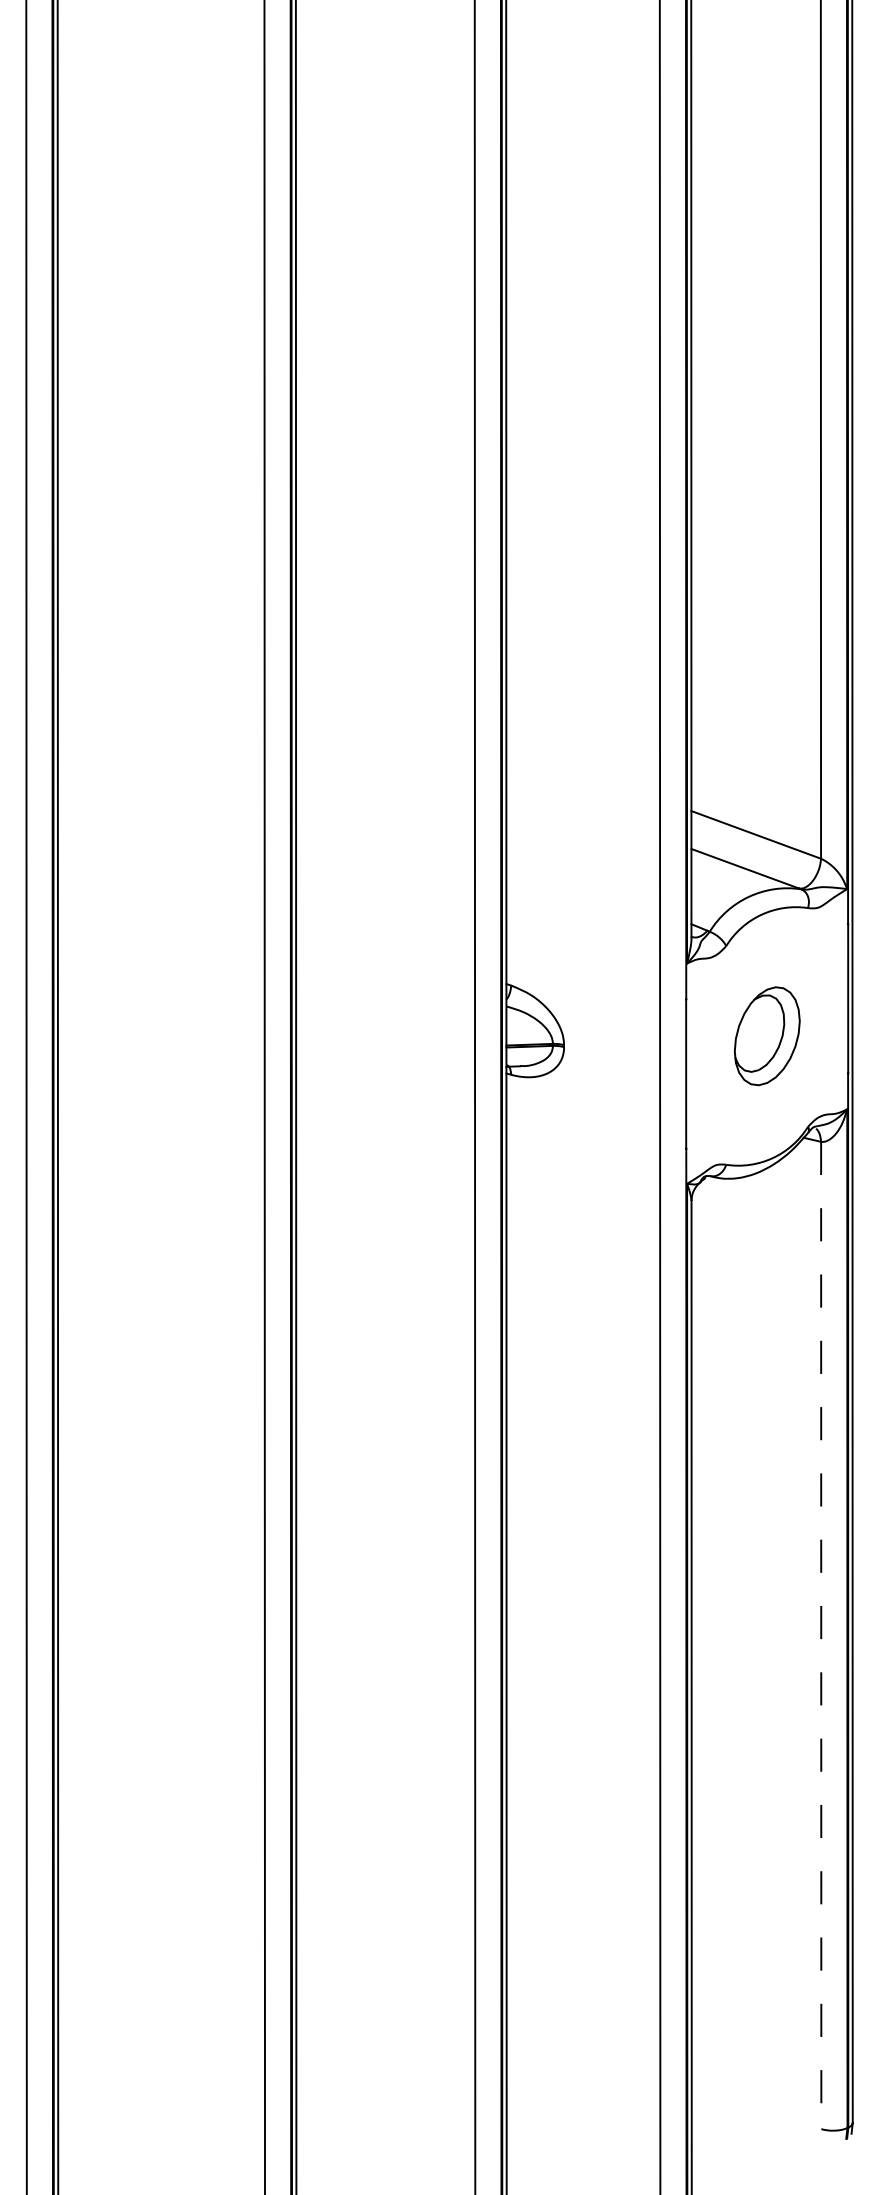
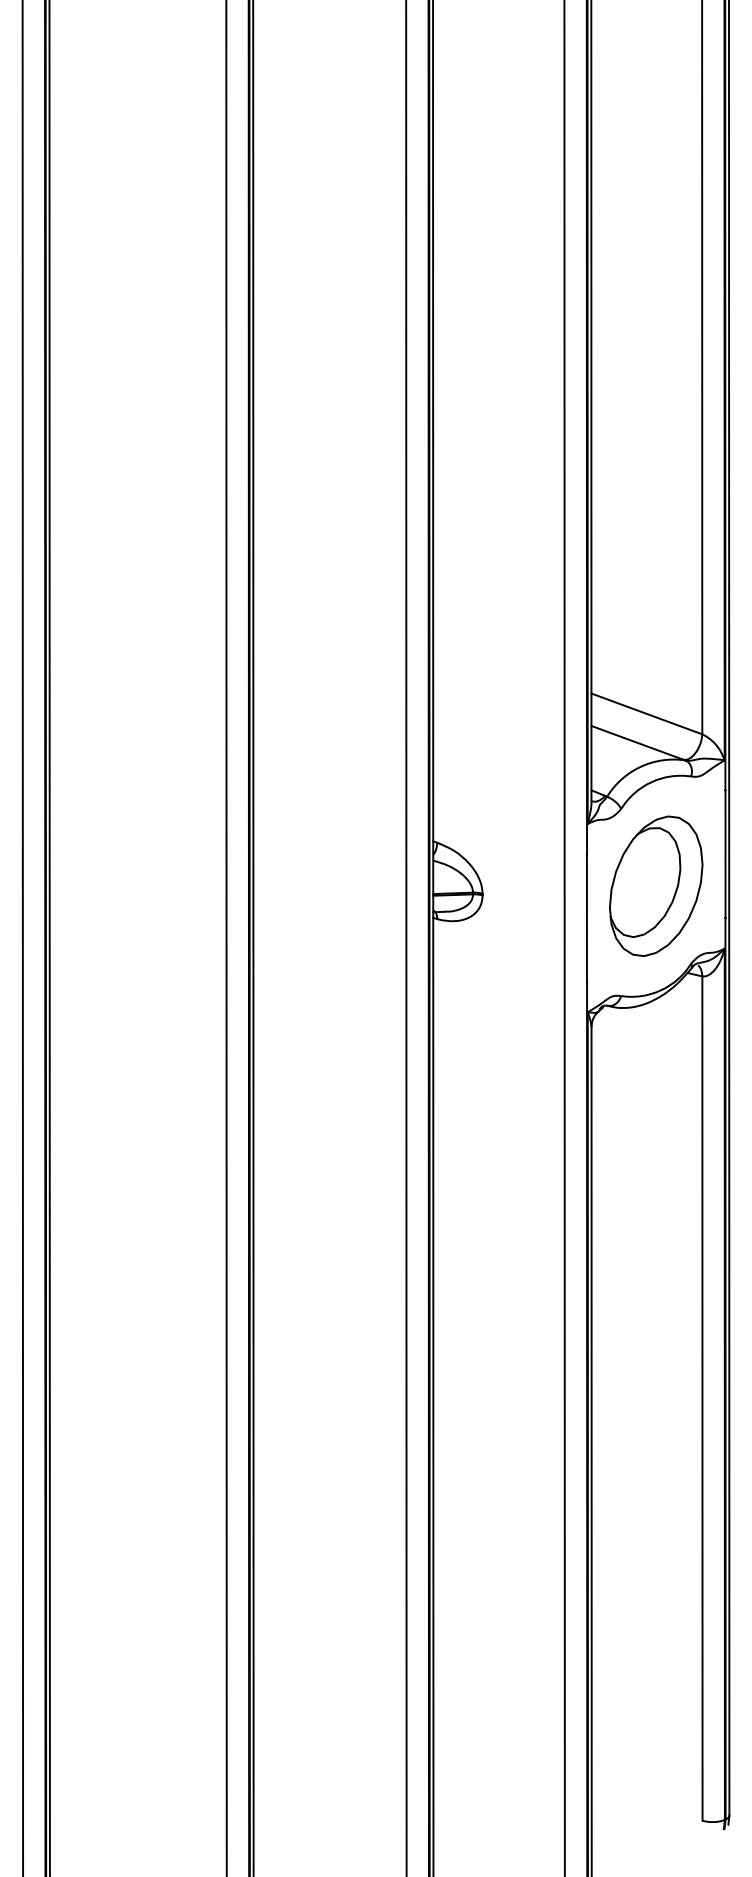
part: (767, 1035) -> (656, 885), size x1.67
line: (821, 1635) -> (702, 1398), dashed -> solid

